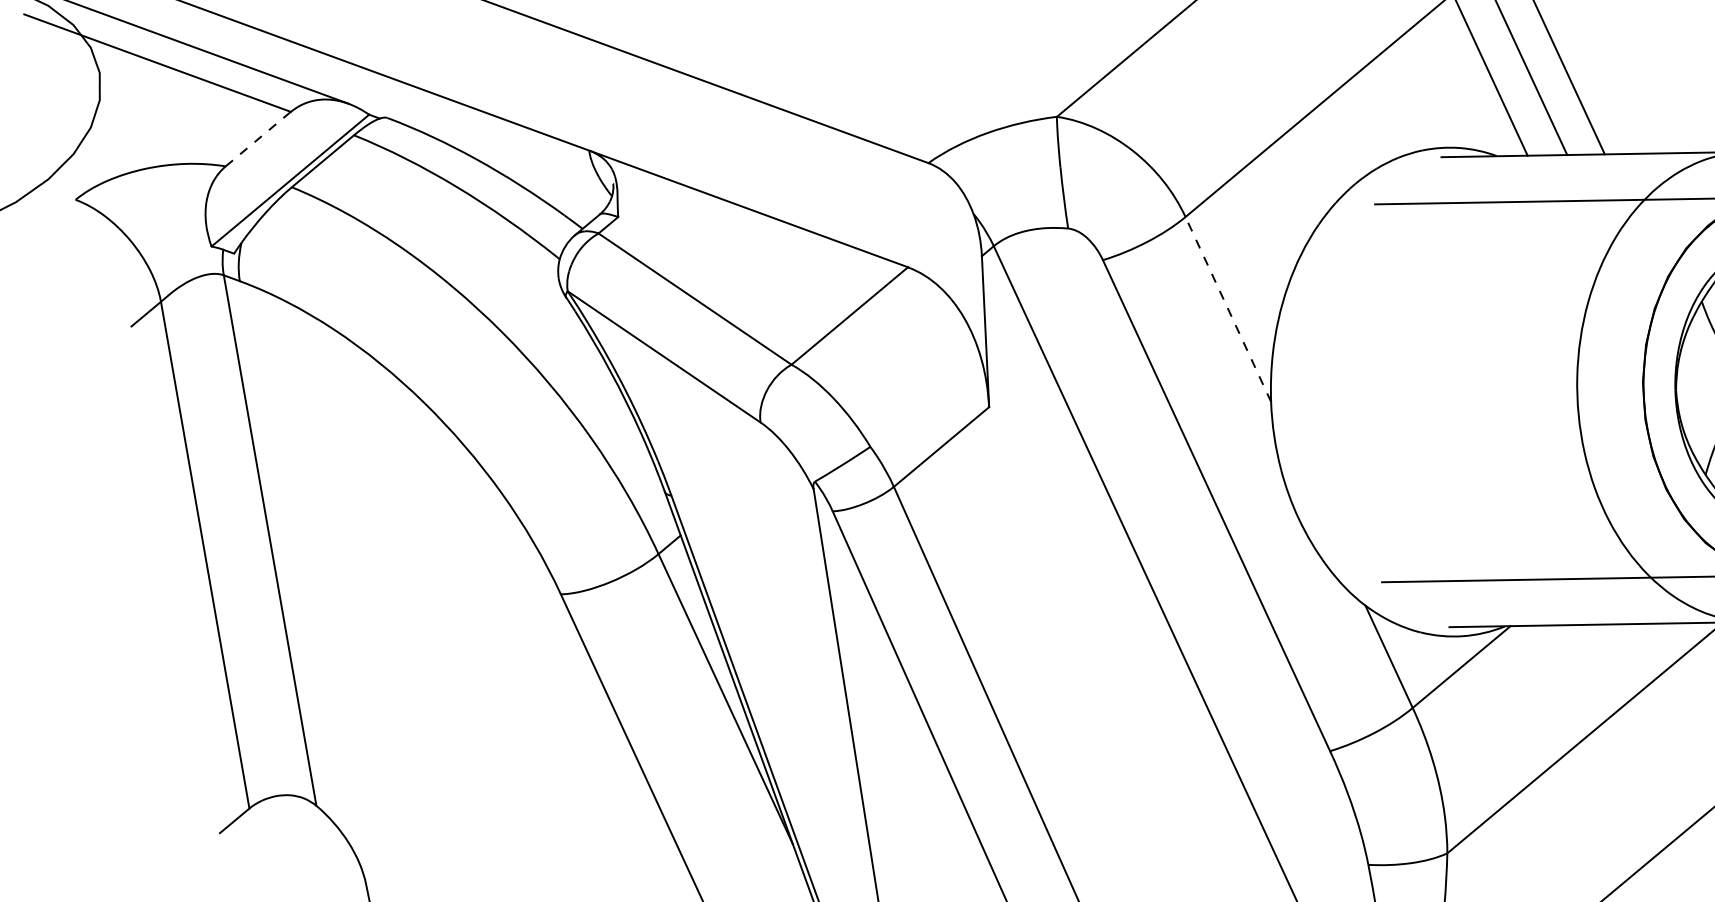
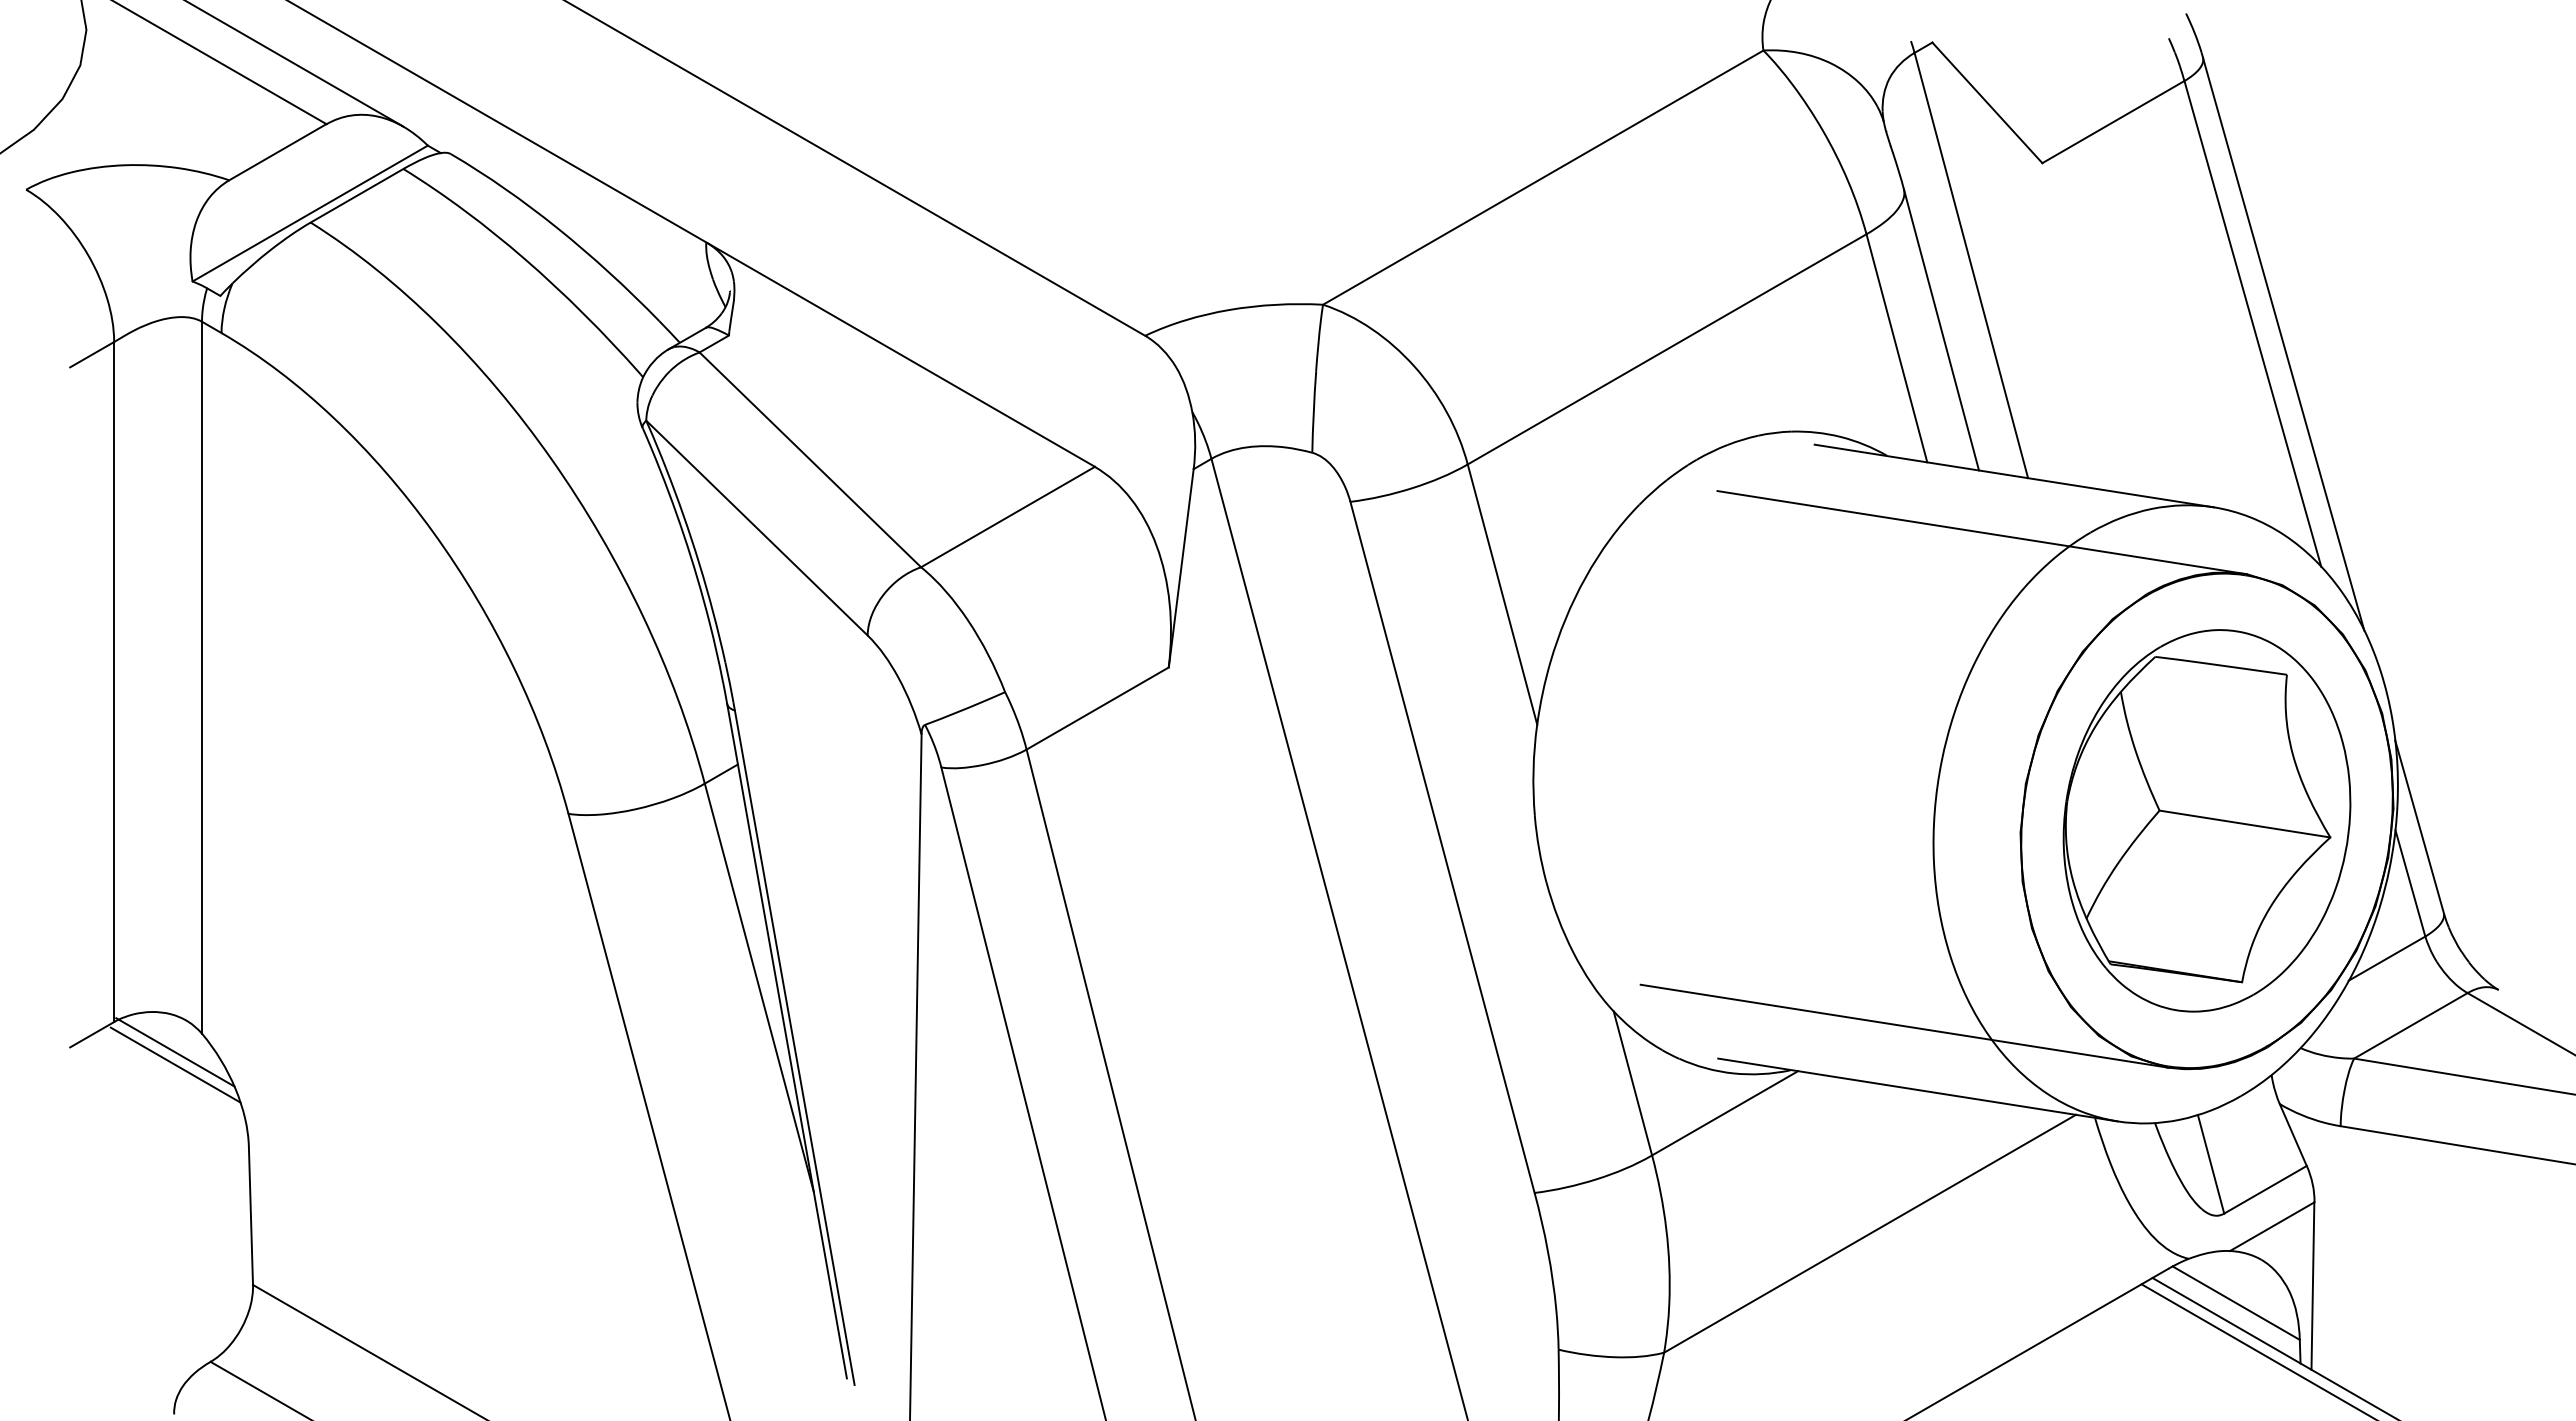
line: (258, 138) -> (278, 151), dashed -> solid
line: (1228, 309) -> (1502, 594), dashed -> solid
line: (299, 823) -> (175, 1052), added
line: (300, 832) -> (175, 1064), added

